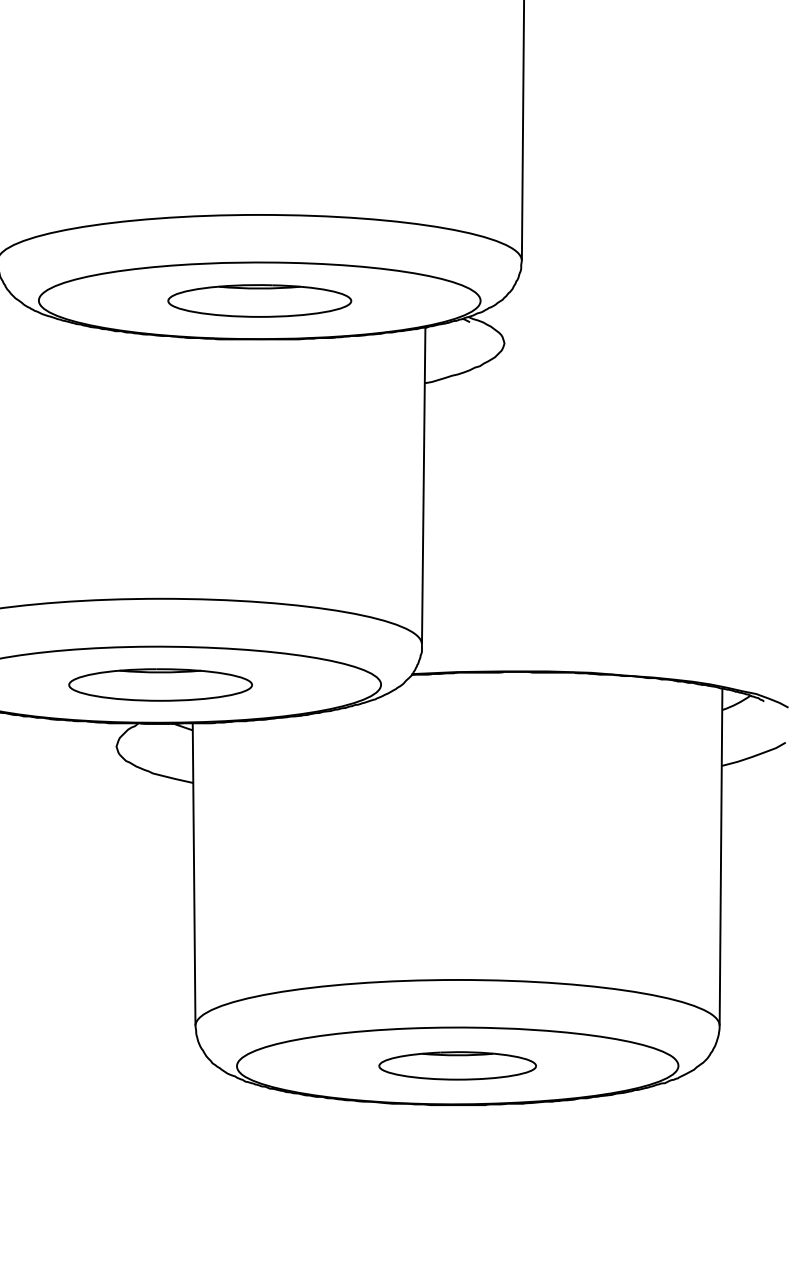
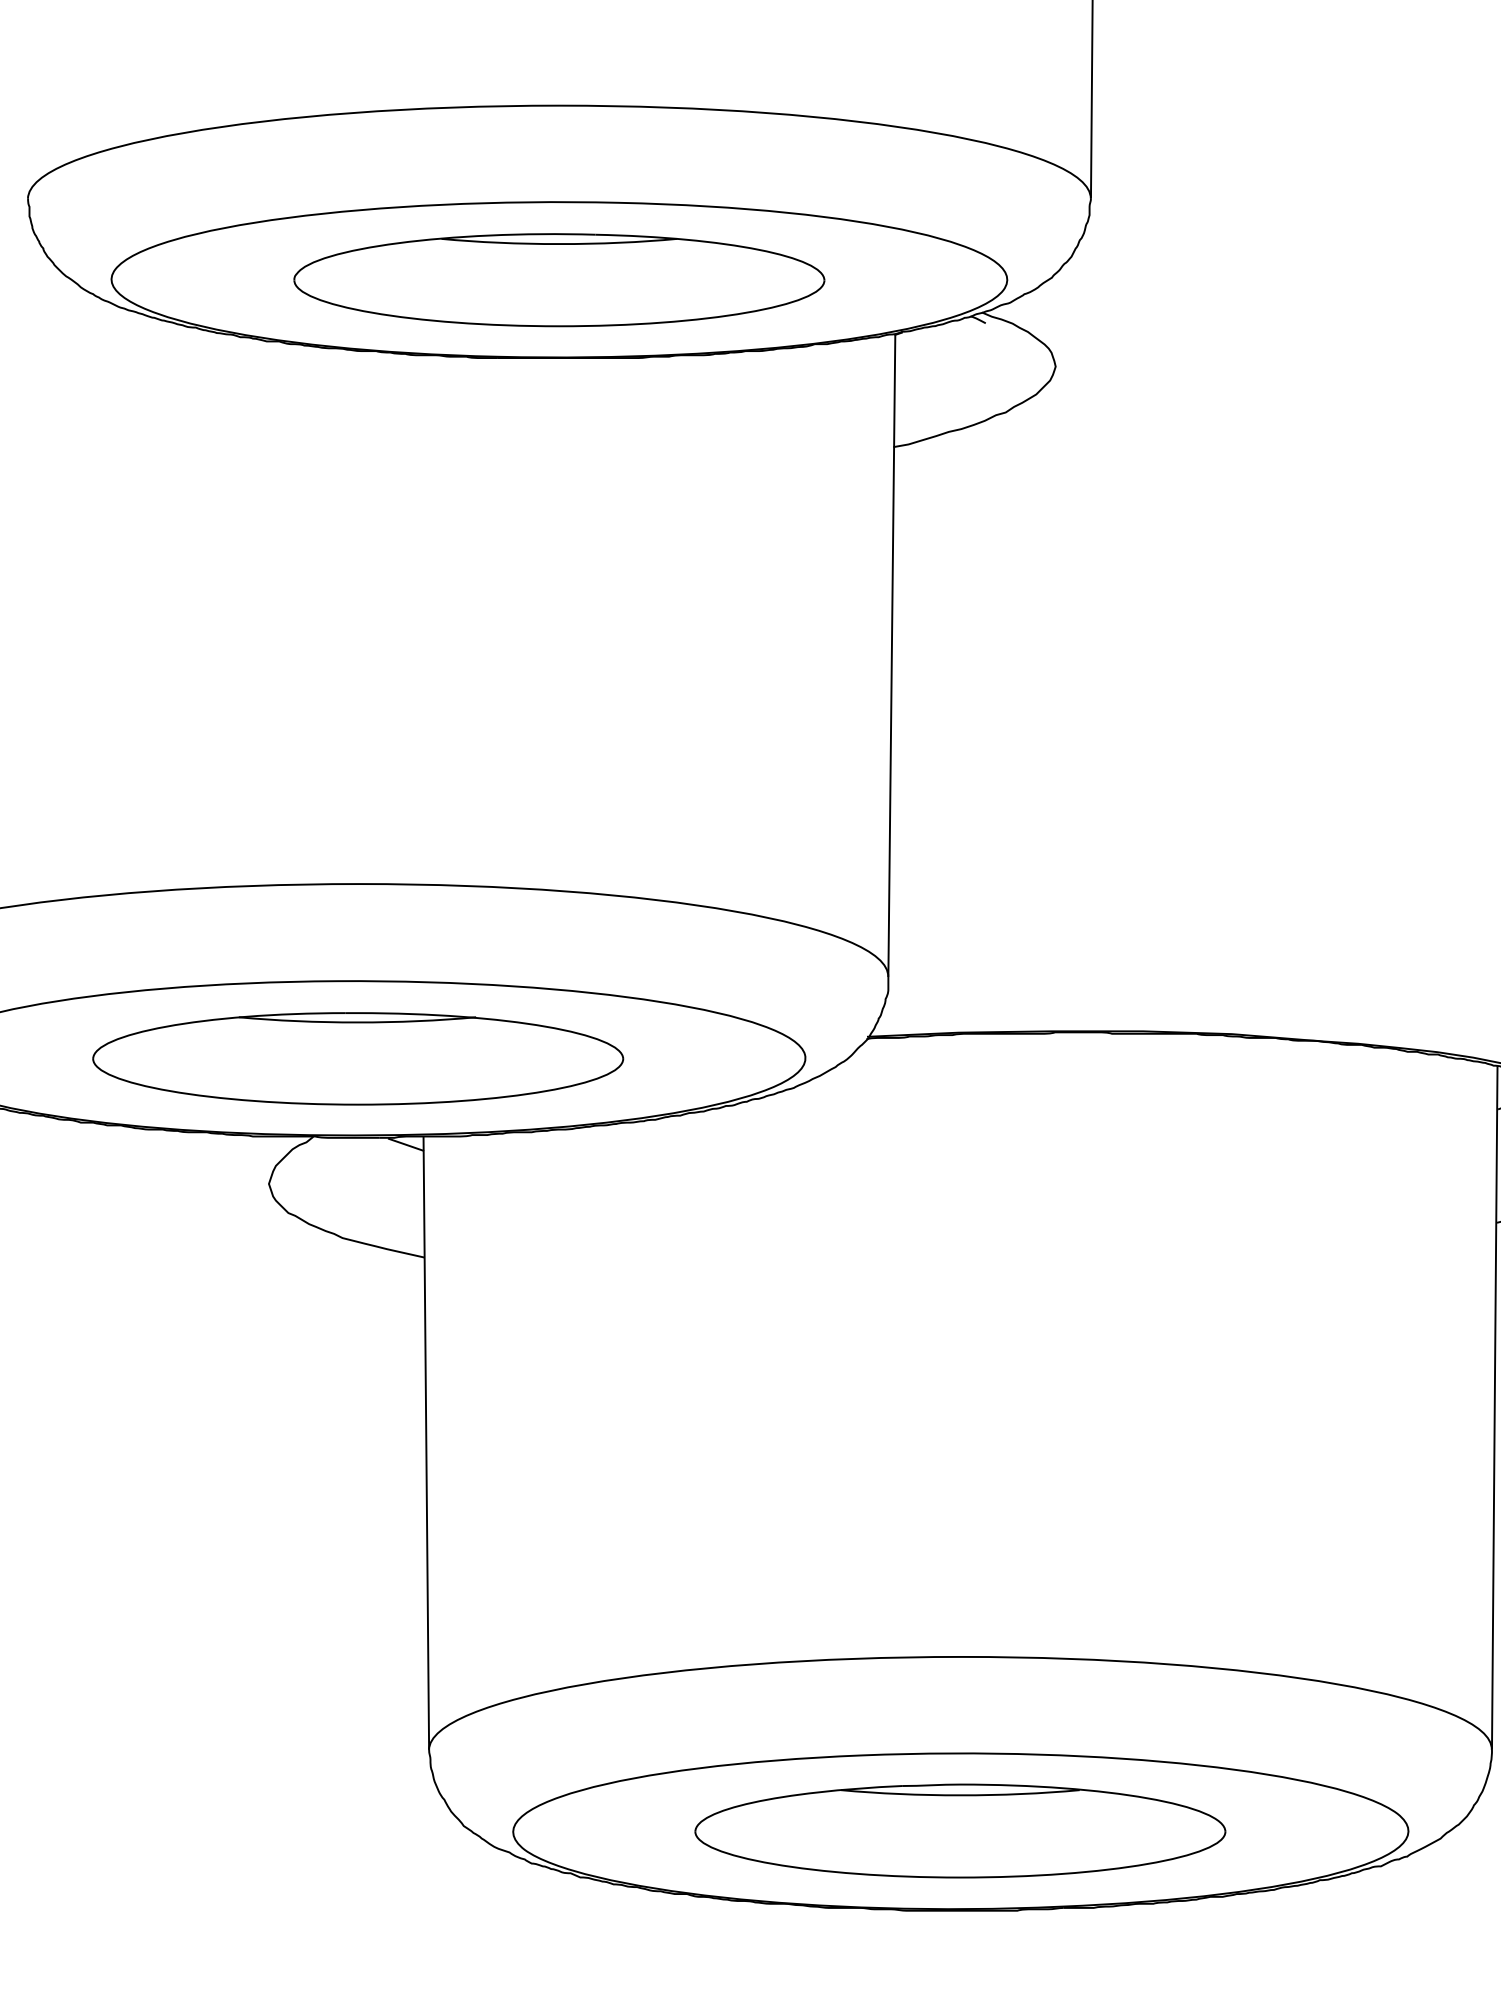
part: (259, 300) -> (558, 279), size x1.43
part: (160, 684) -> (358, 1057), size x1.43
part: (457, 1065) -> (960, 1830), size x1.67

